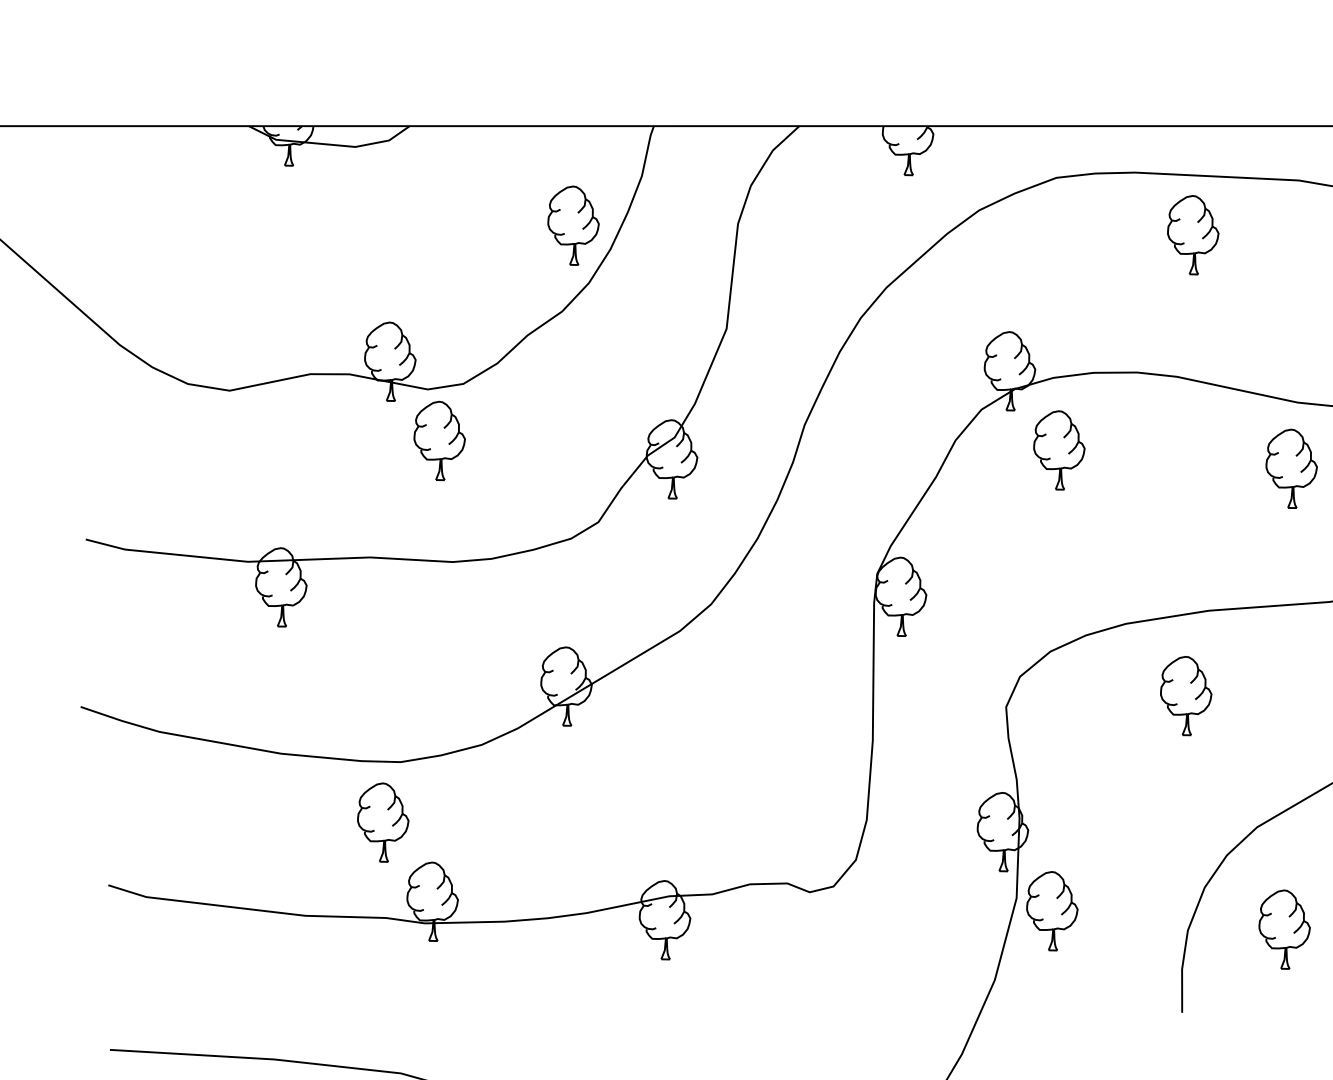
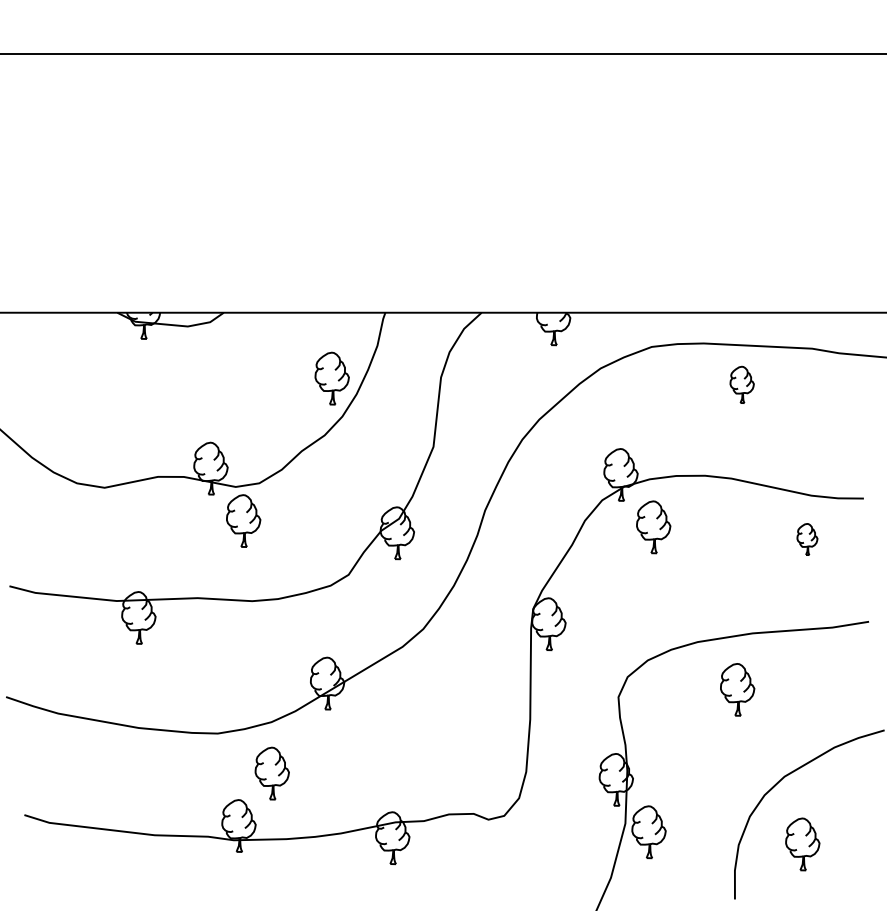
part: (1192, 234) -> (741, 384), size x0.7
part: (1291, 468) -> (807, 539), size x0.6
part: (382, 822) -> (271, 773), moved

